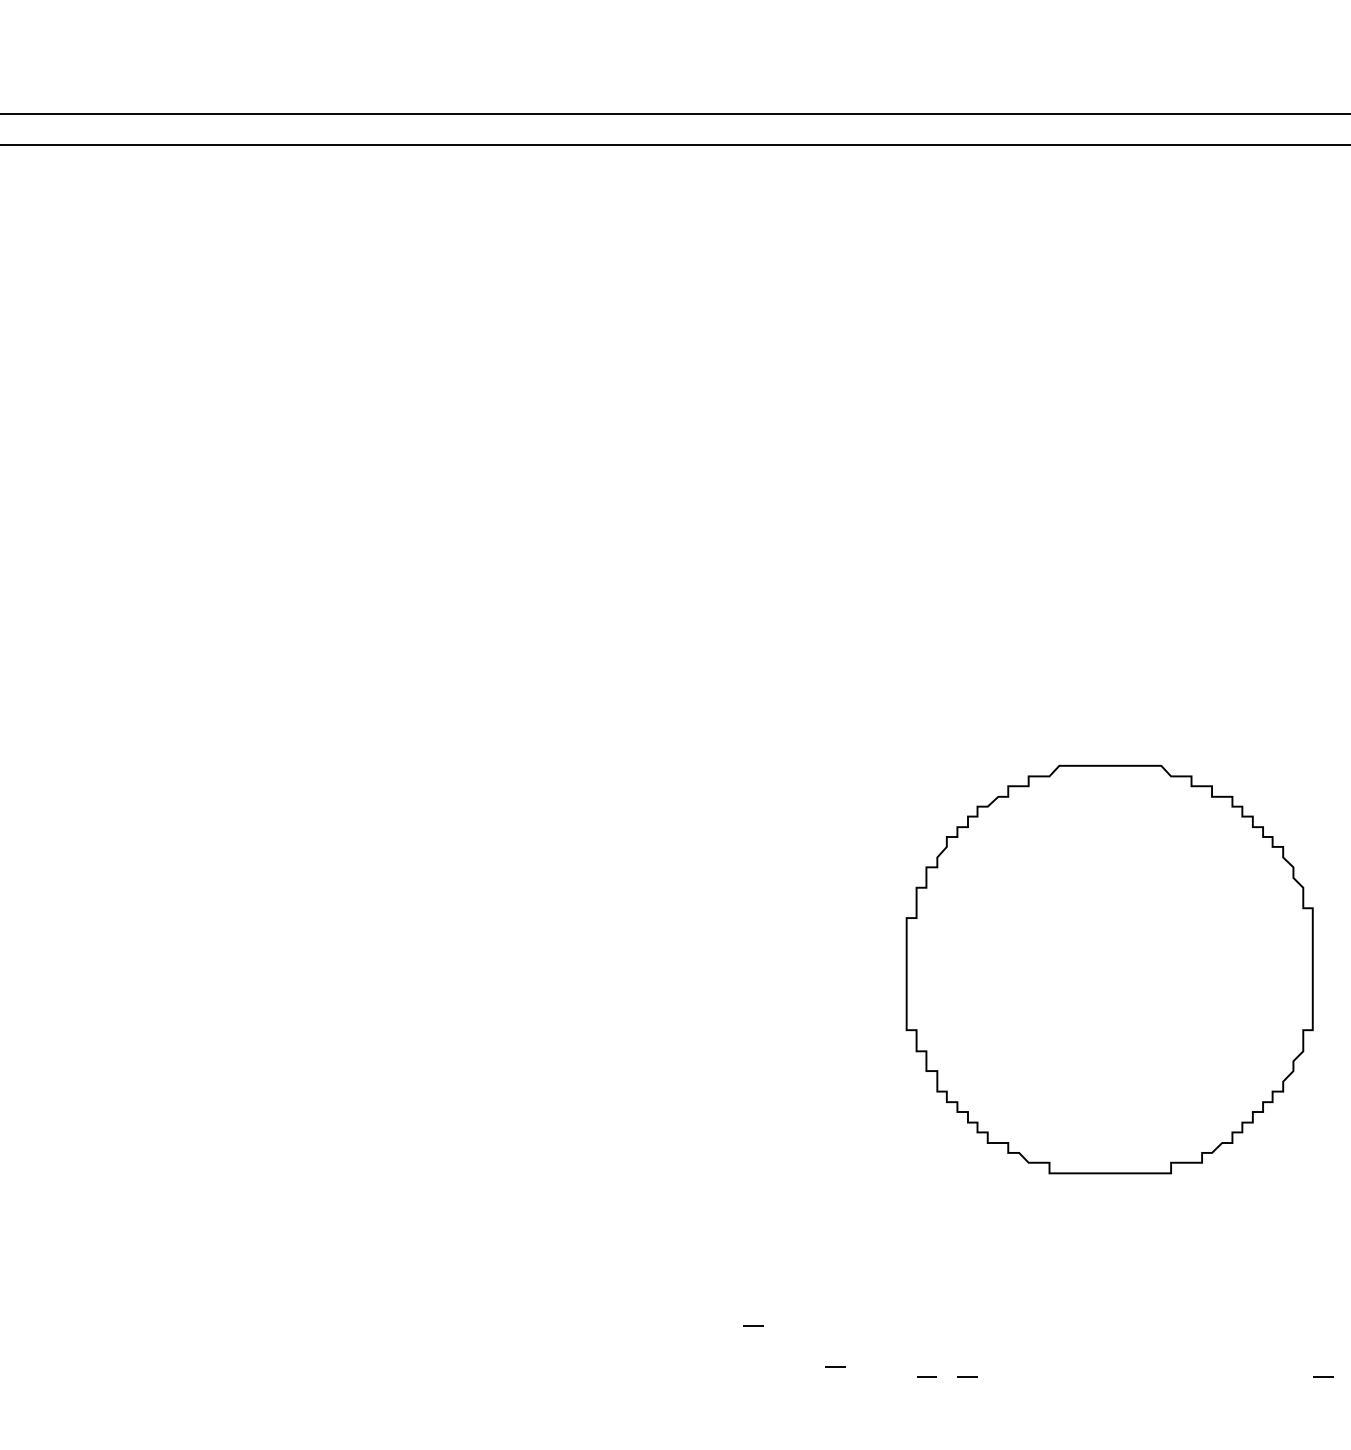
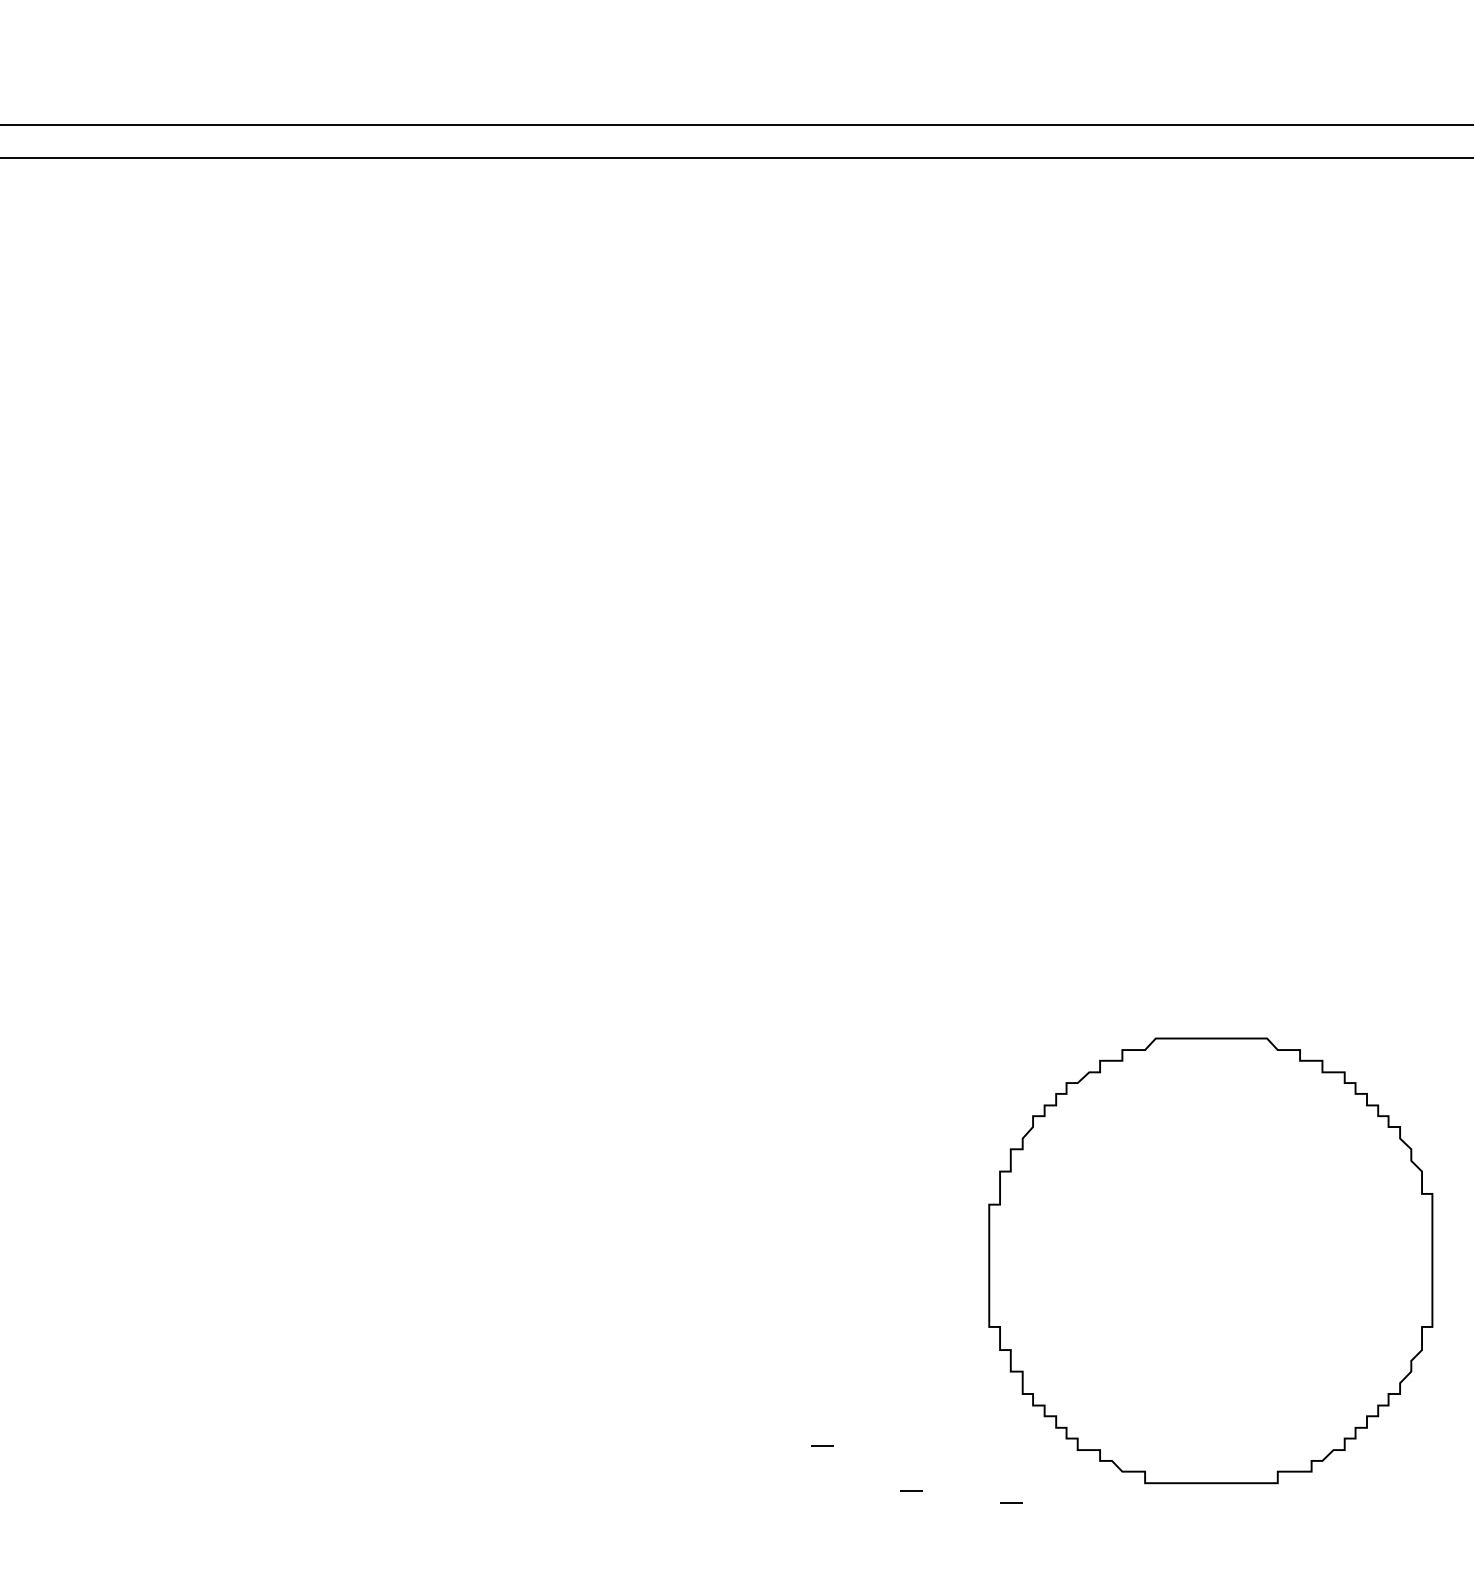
part: (1109, 969) -> (1210, 1260), moved
line: (967, 1376) -> (1055, 1501), removed
line: (1323, 1376) -> (1444, 1501), removed

